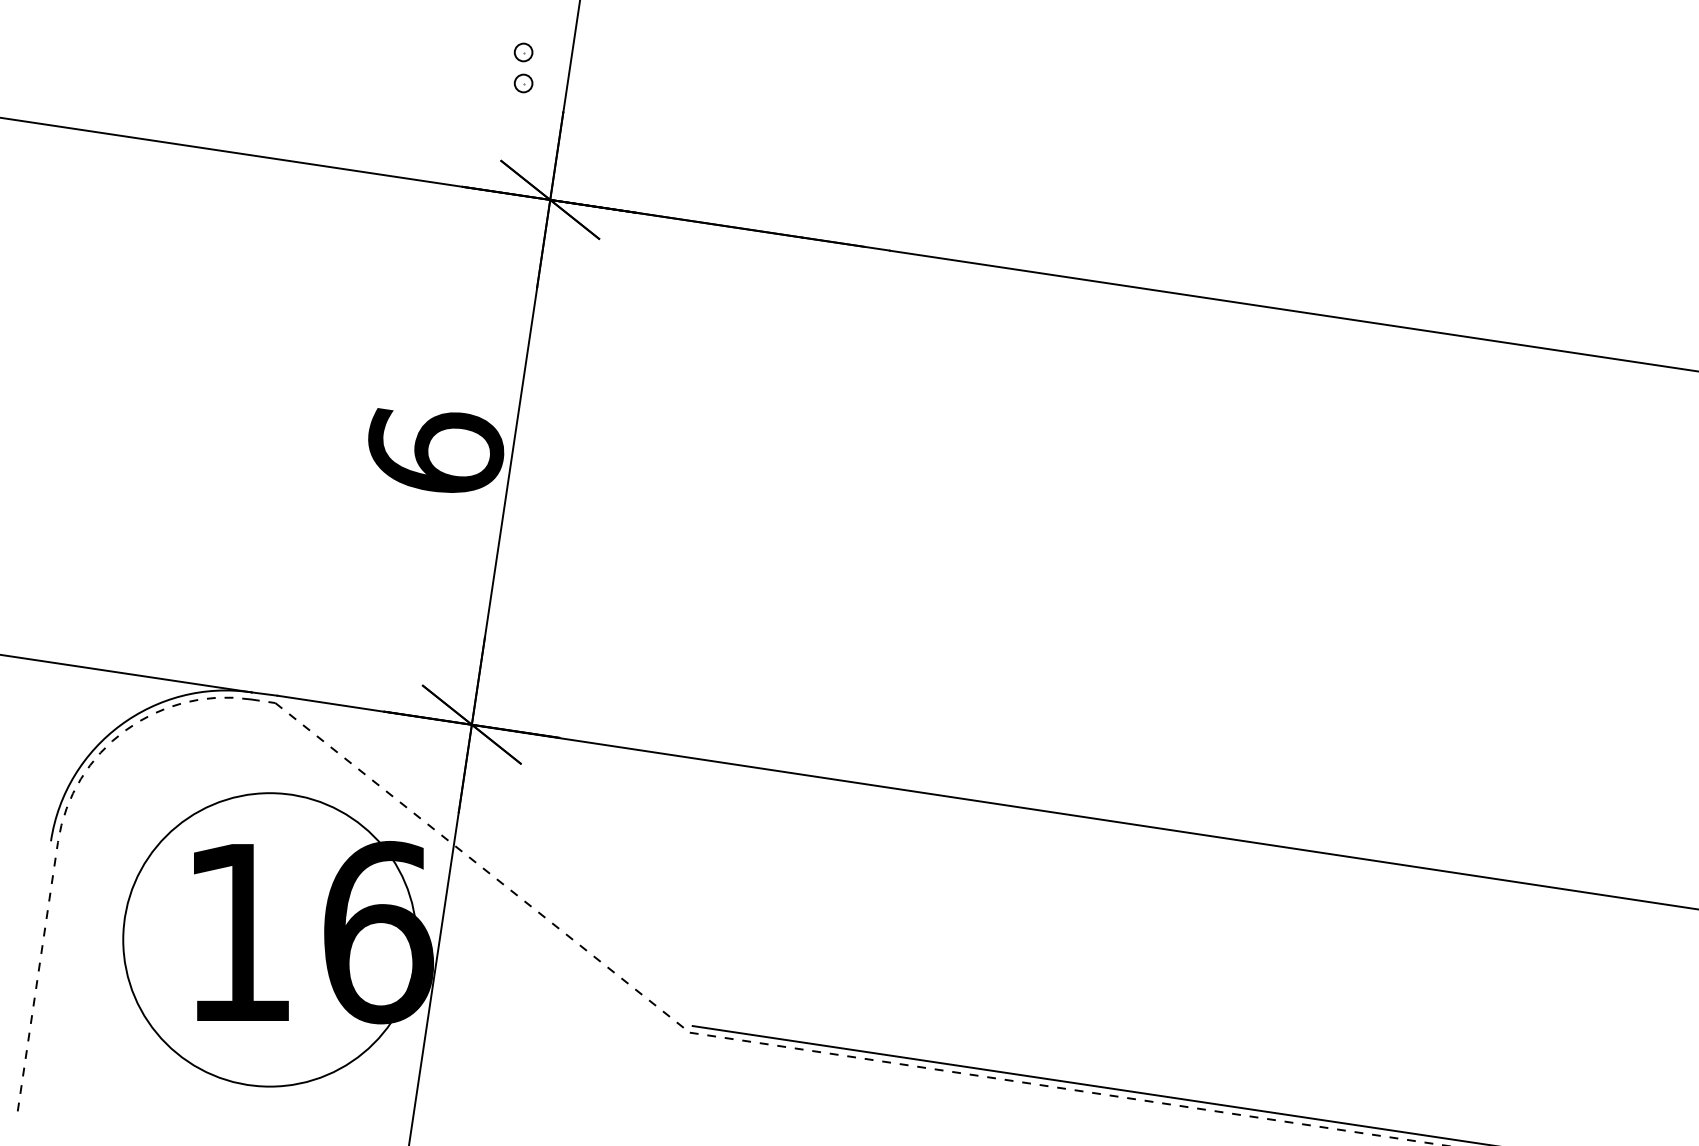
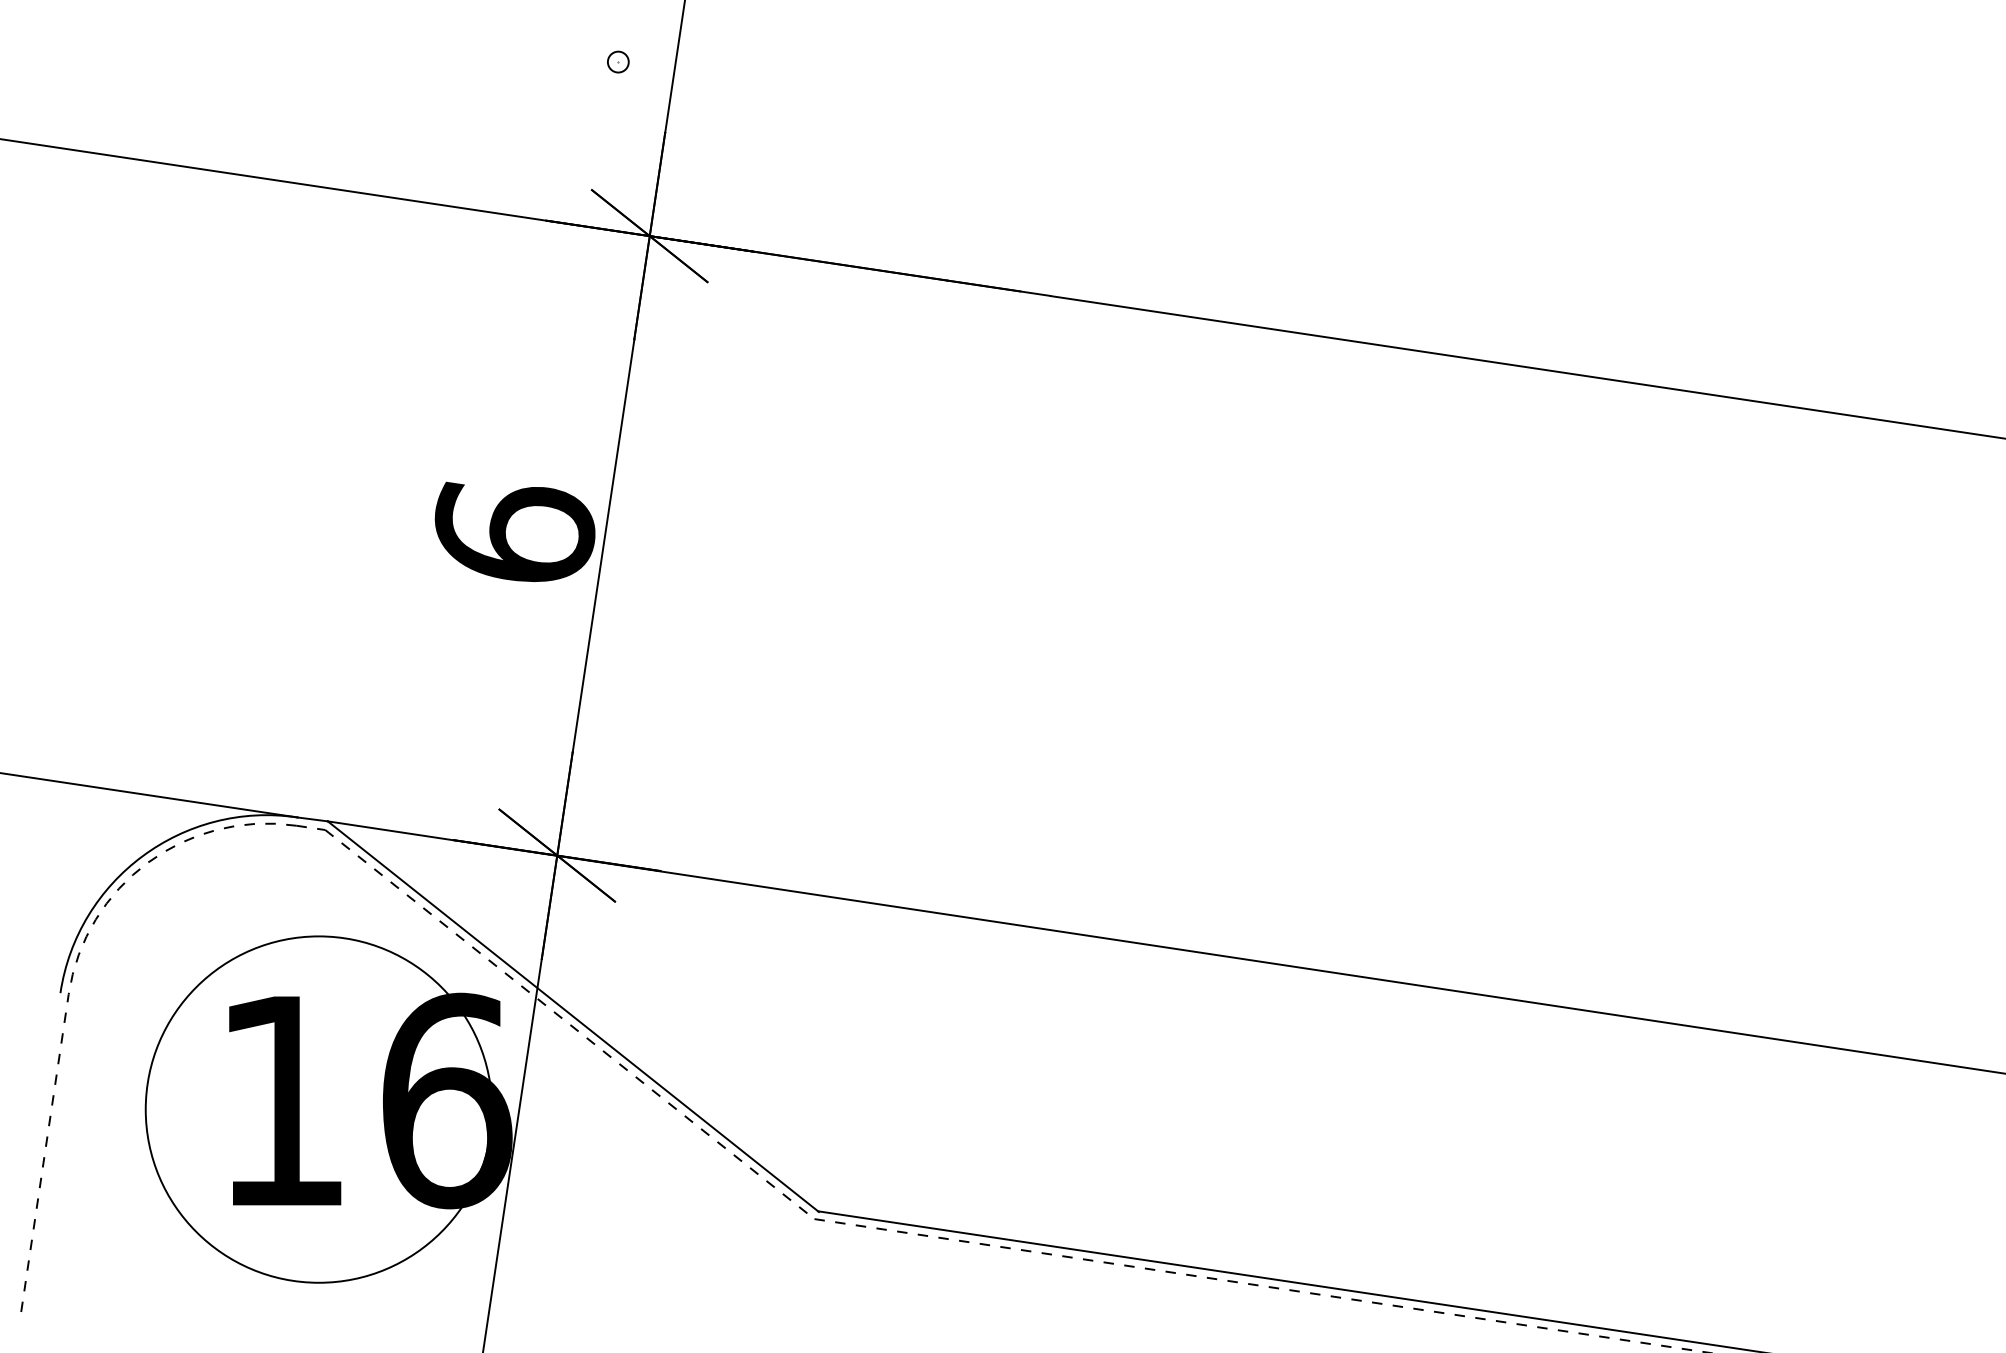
part: (523, 83) -> (618, 98), removed
line: (485, 860) -> (573, 1015), added

